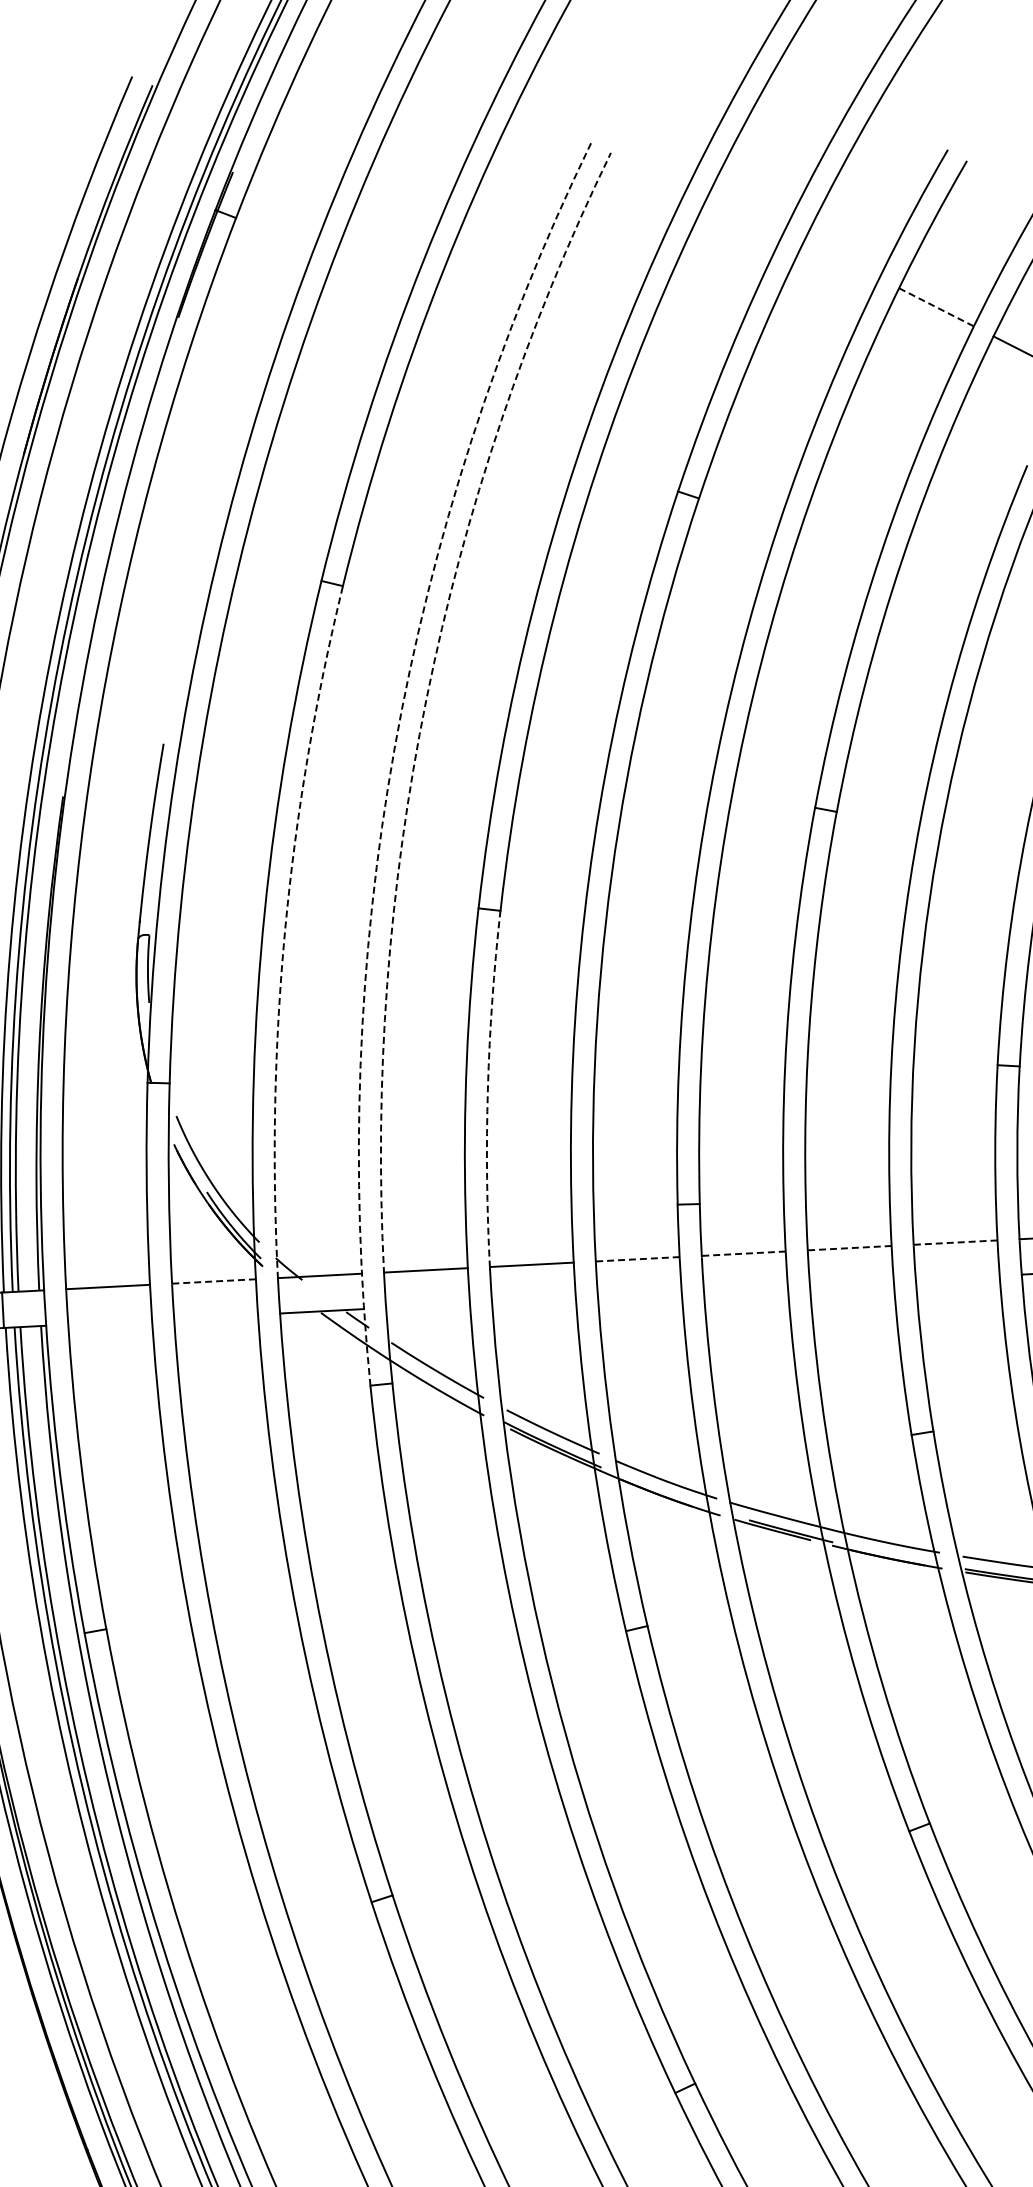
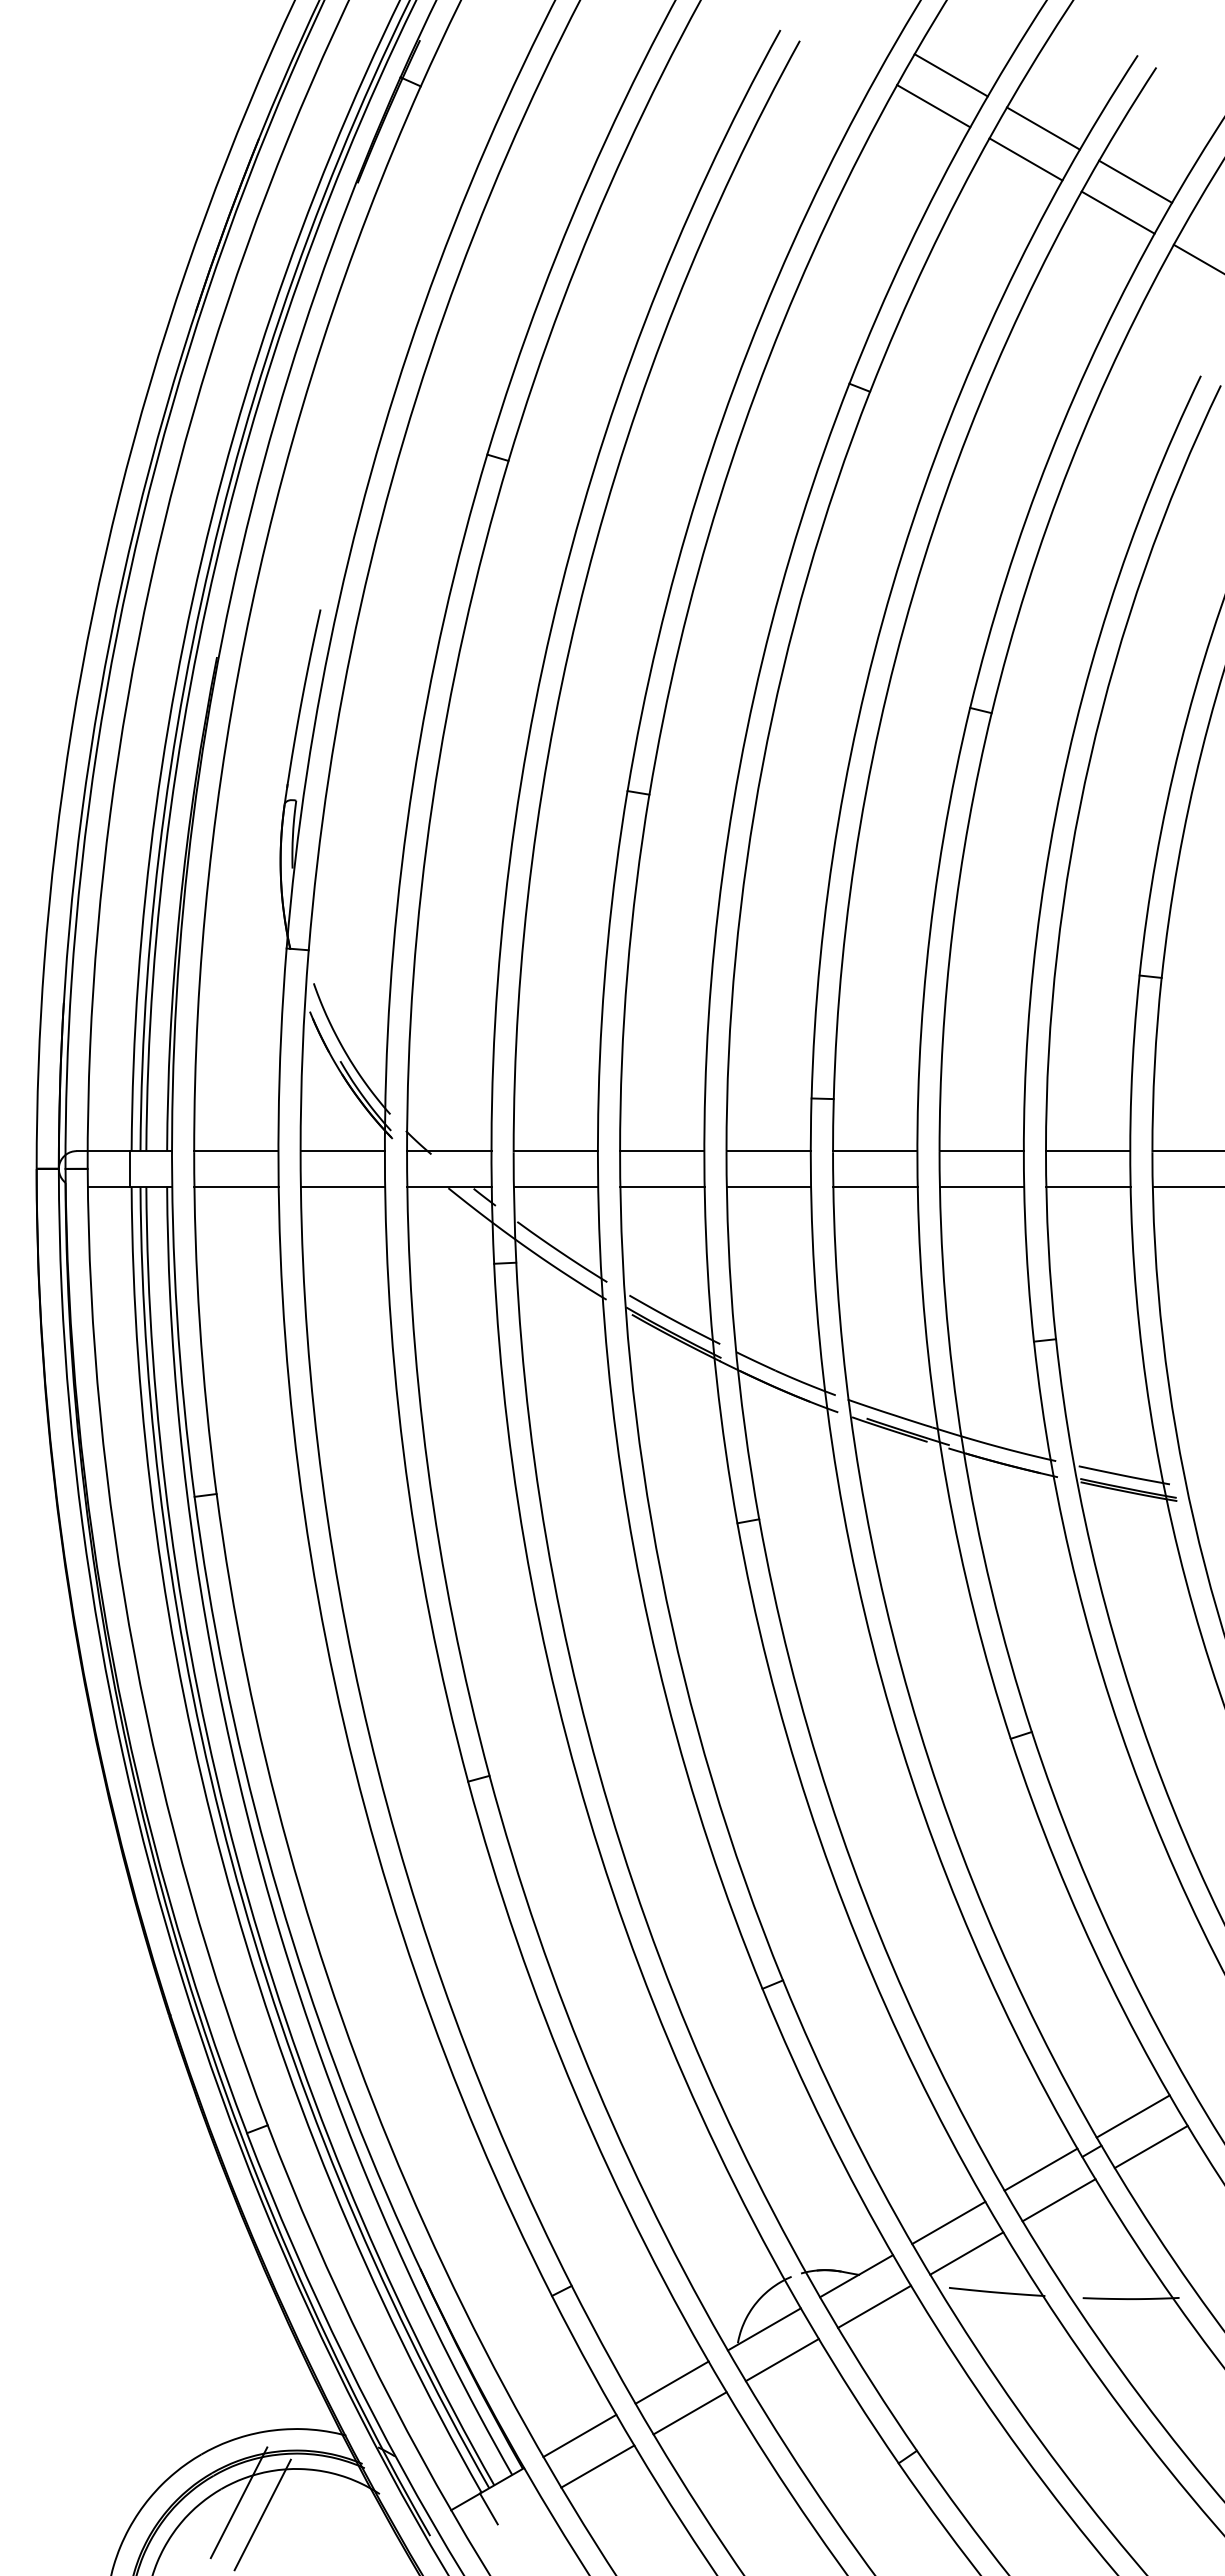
line: (762, 179) -> (950, 75), added
line: (747, 211) -> (933, 106), added
line: (856, 227) -> (1042, 128), added
line: (841, 259) -> (1025, 159), added
line: (952, 275) -> (1135, 181), added
line: (936, 307) -> (1118, 212), dashed -> solid
arc: (426, 699) -> (586, 578), dashed -> solid
arc: (394, 749) -> (551, 627), dashed -> solid
arc: (285, 929) -> (432, 802), dashed -> solid
arc: (487, 1088) -> (627, 972), dashed -> solid
line: (954, 1242) -> (1087, 1151), dashed -> solid
line: (849, 1248) -> (981, 1151), dashed -> solid
line: (743, 1254) -> (874, 1151), dashed -> solid
line: (637, 1259) -> (768, 1151), dashed -> solid
line: (957, 1277) -> (1088, 1186), added
line: (213, 1281) -> (342, 1151), dashed -> solid
line: (851, 1283) -> (981, 1186), added
line: (745, 1288) -> (875, 1186), added
line: (639, 1294) -> (768, 1186), added
line: (533, 1299) -> (662, 1186), added
line: (427, 1305) -> (555, 1186), added
line: (215, 1316) -> (342, 1186), added
line: (110, 1322) -> (236, 1186), added

